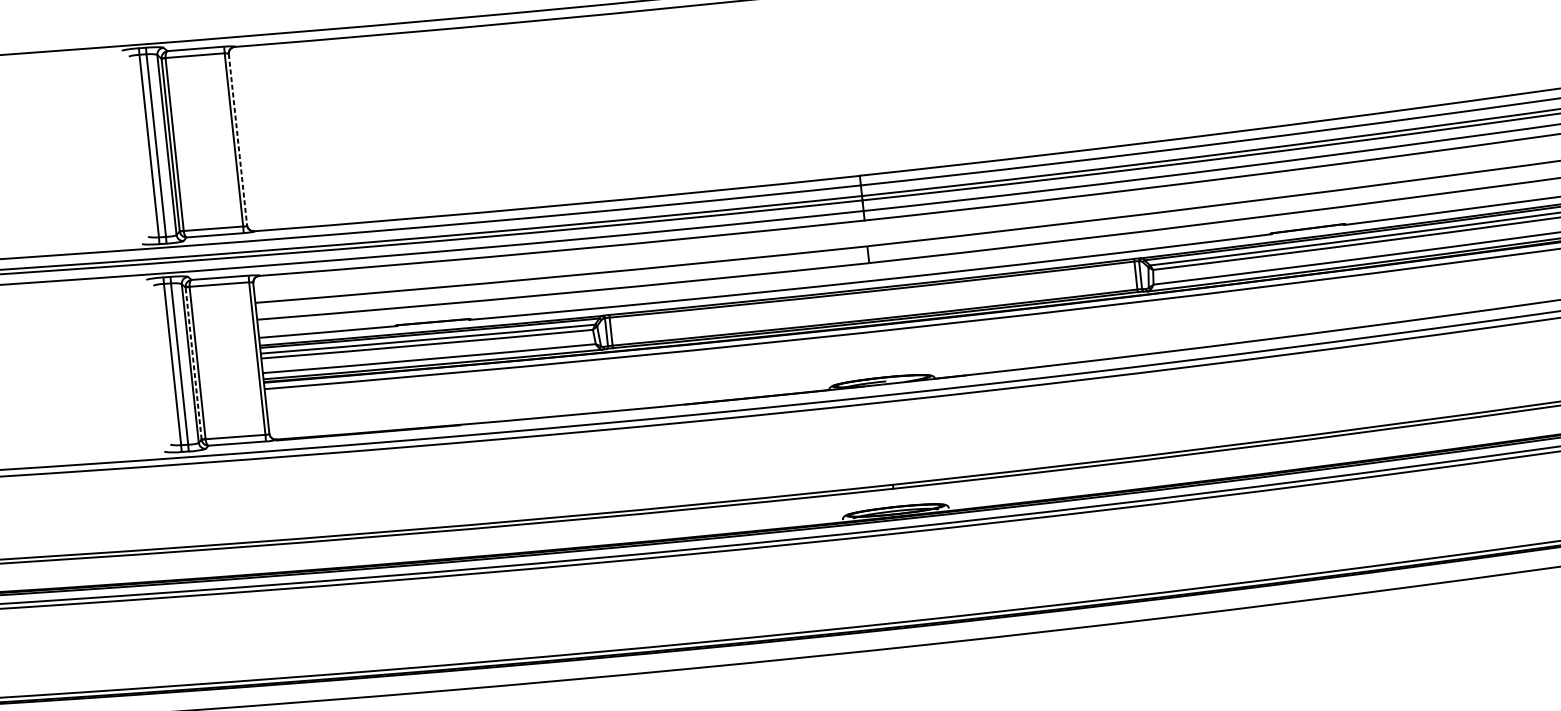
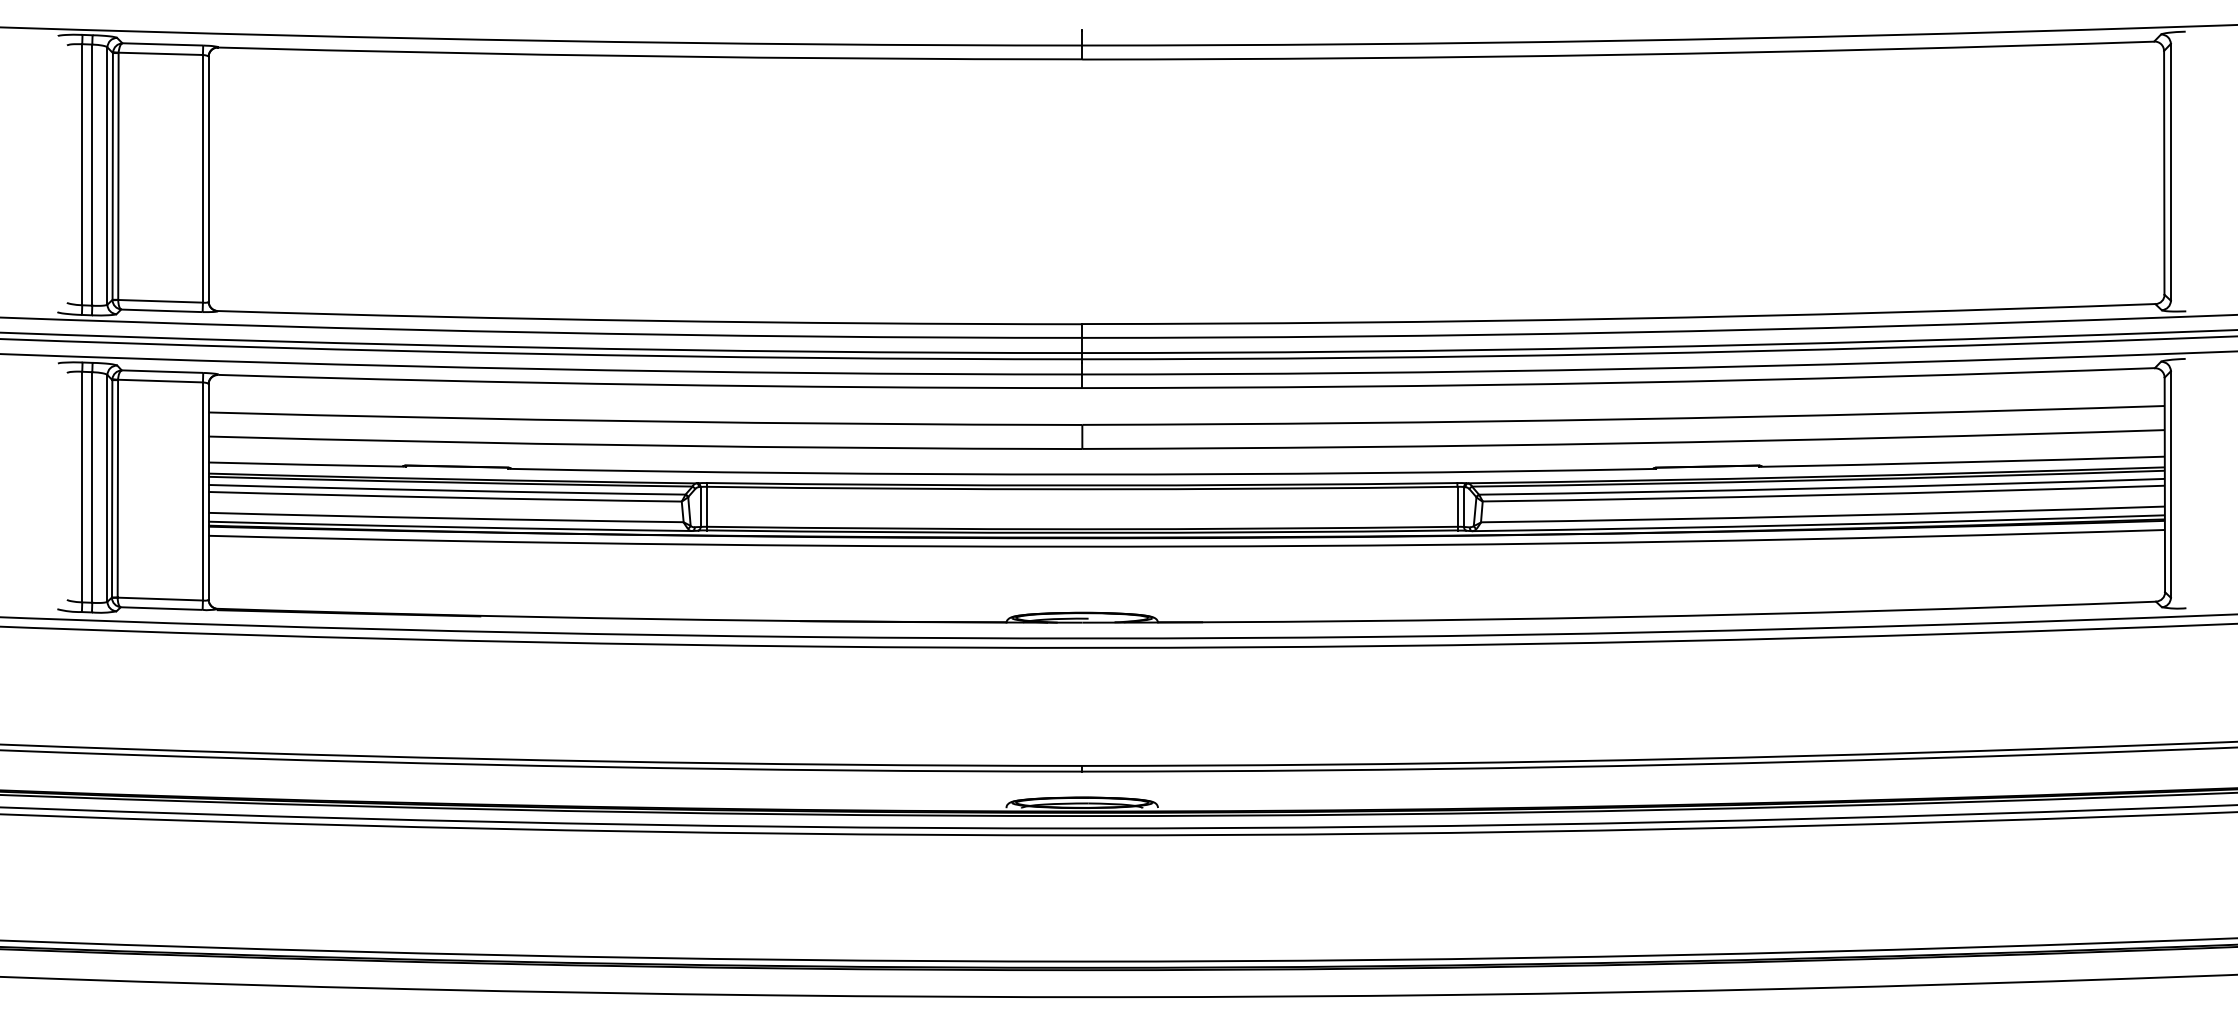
line: (237, 139) -> (208, 179), dashed -> solid
line: (193, 363) -> (112, 488), dashed -> solid

